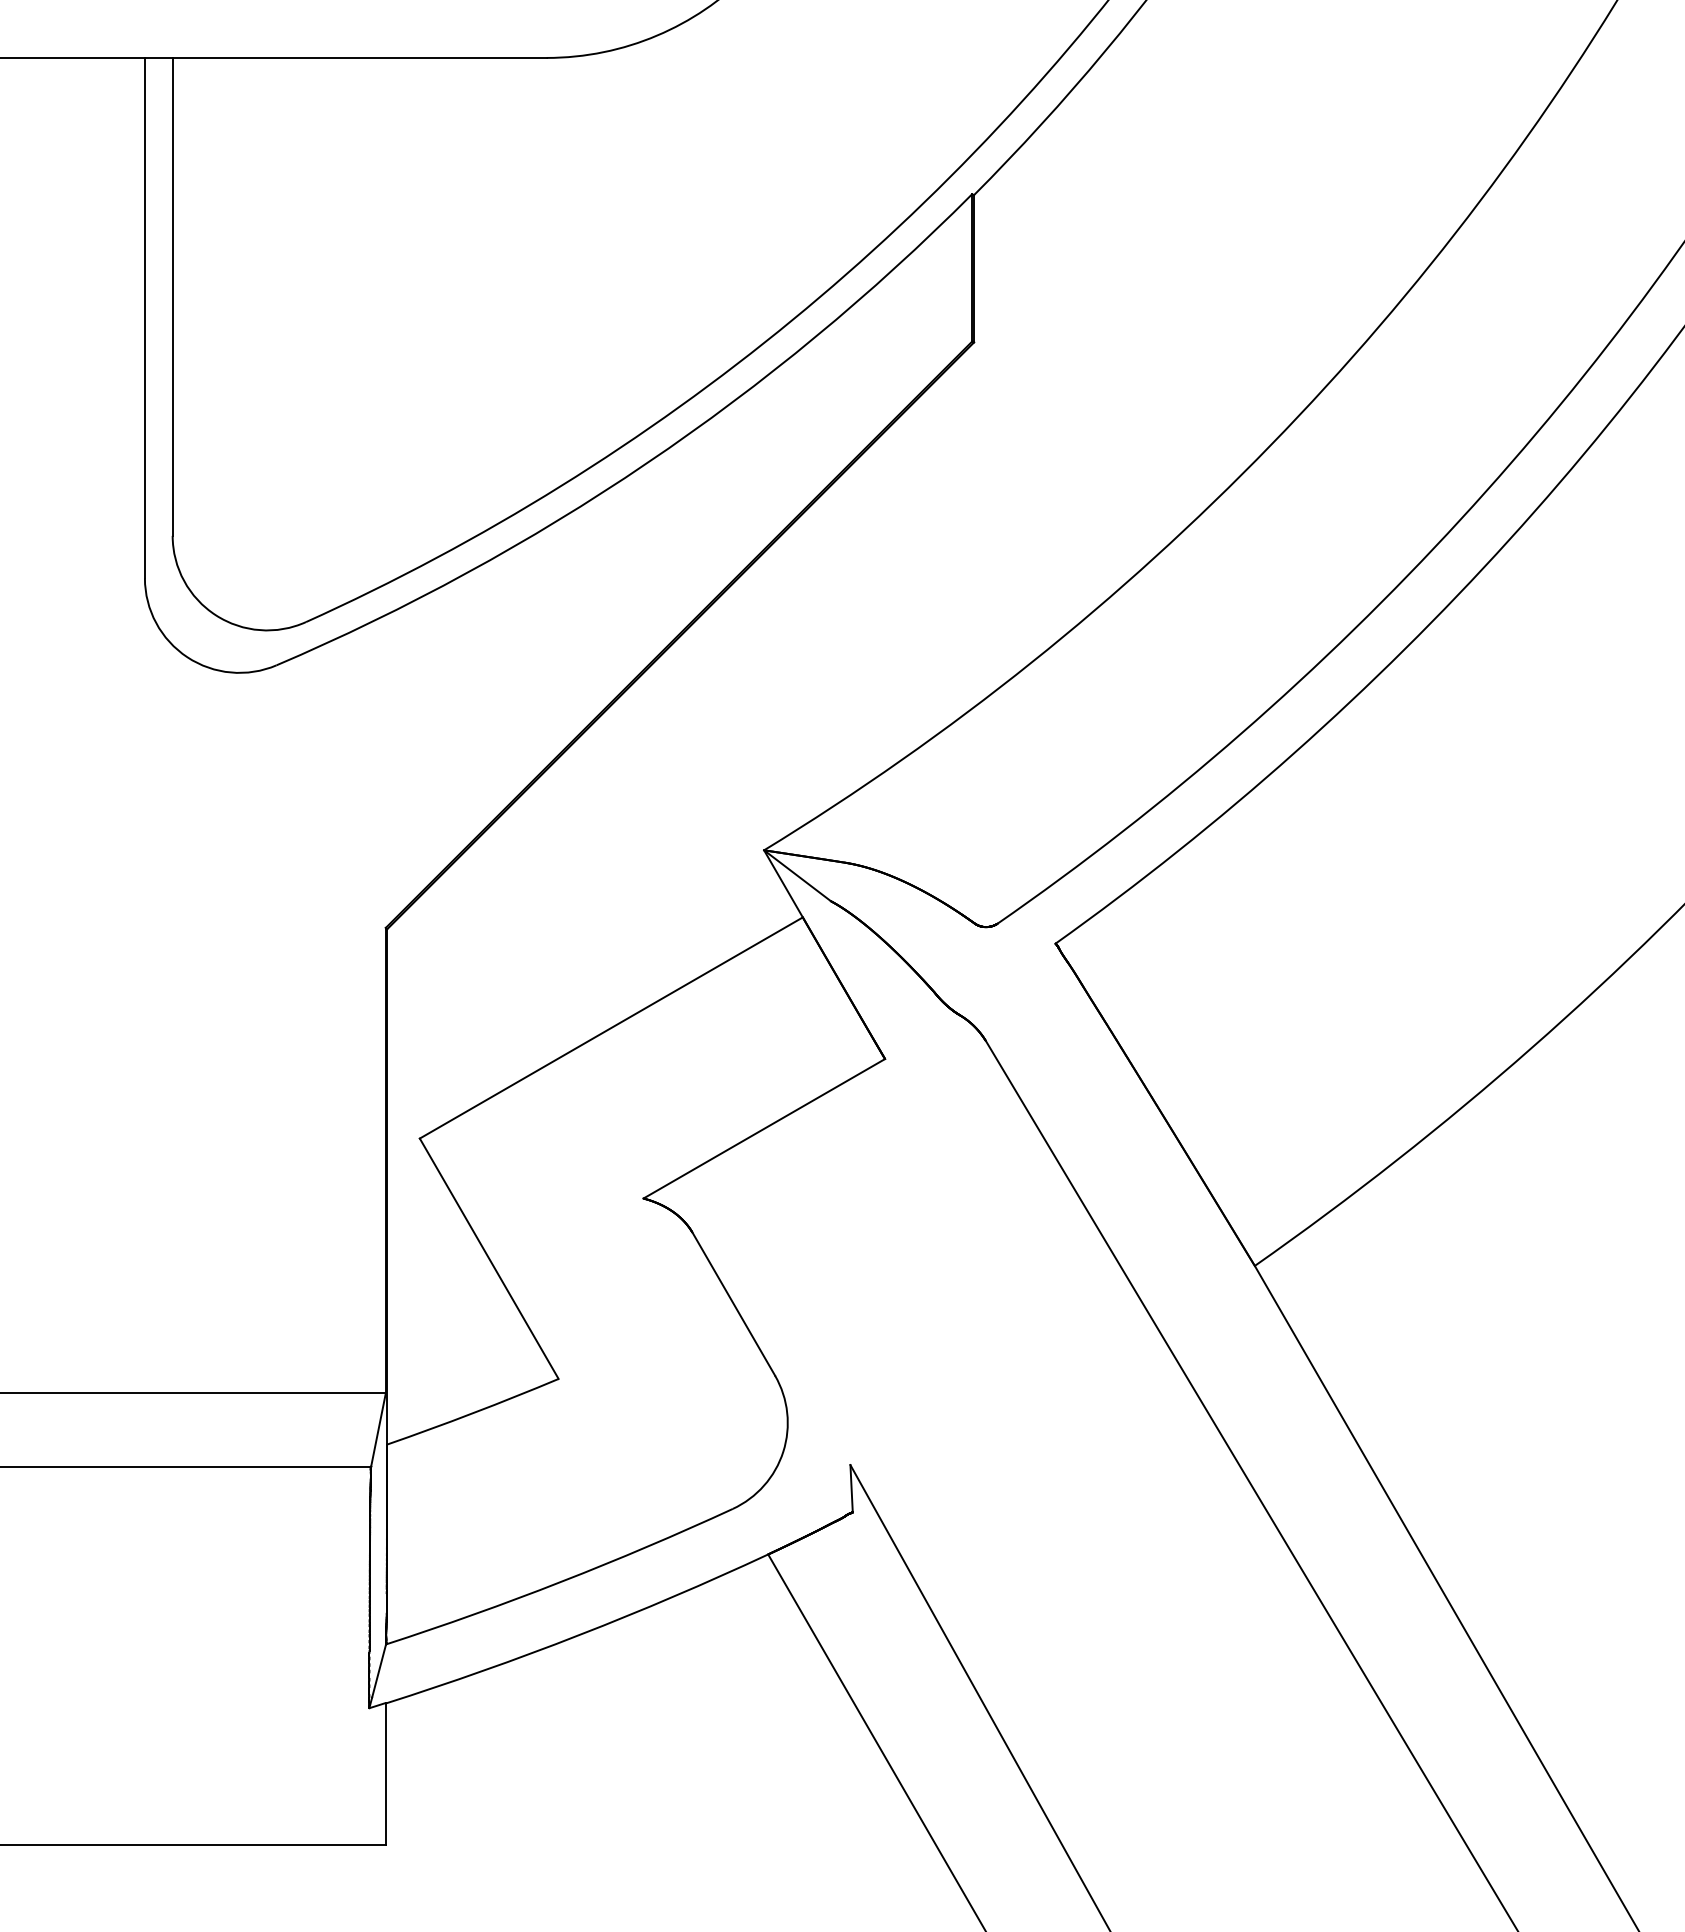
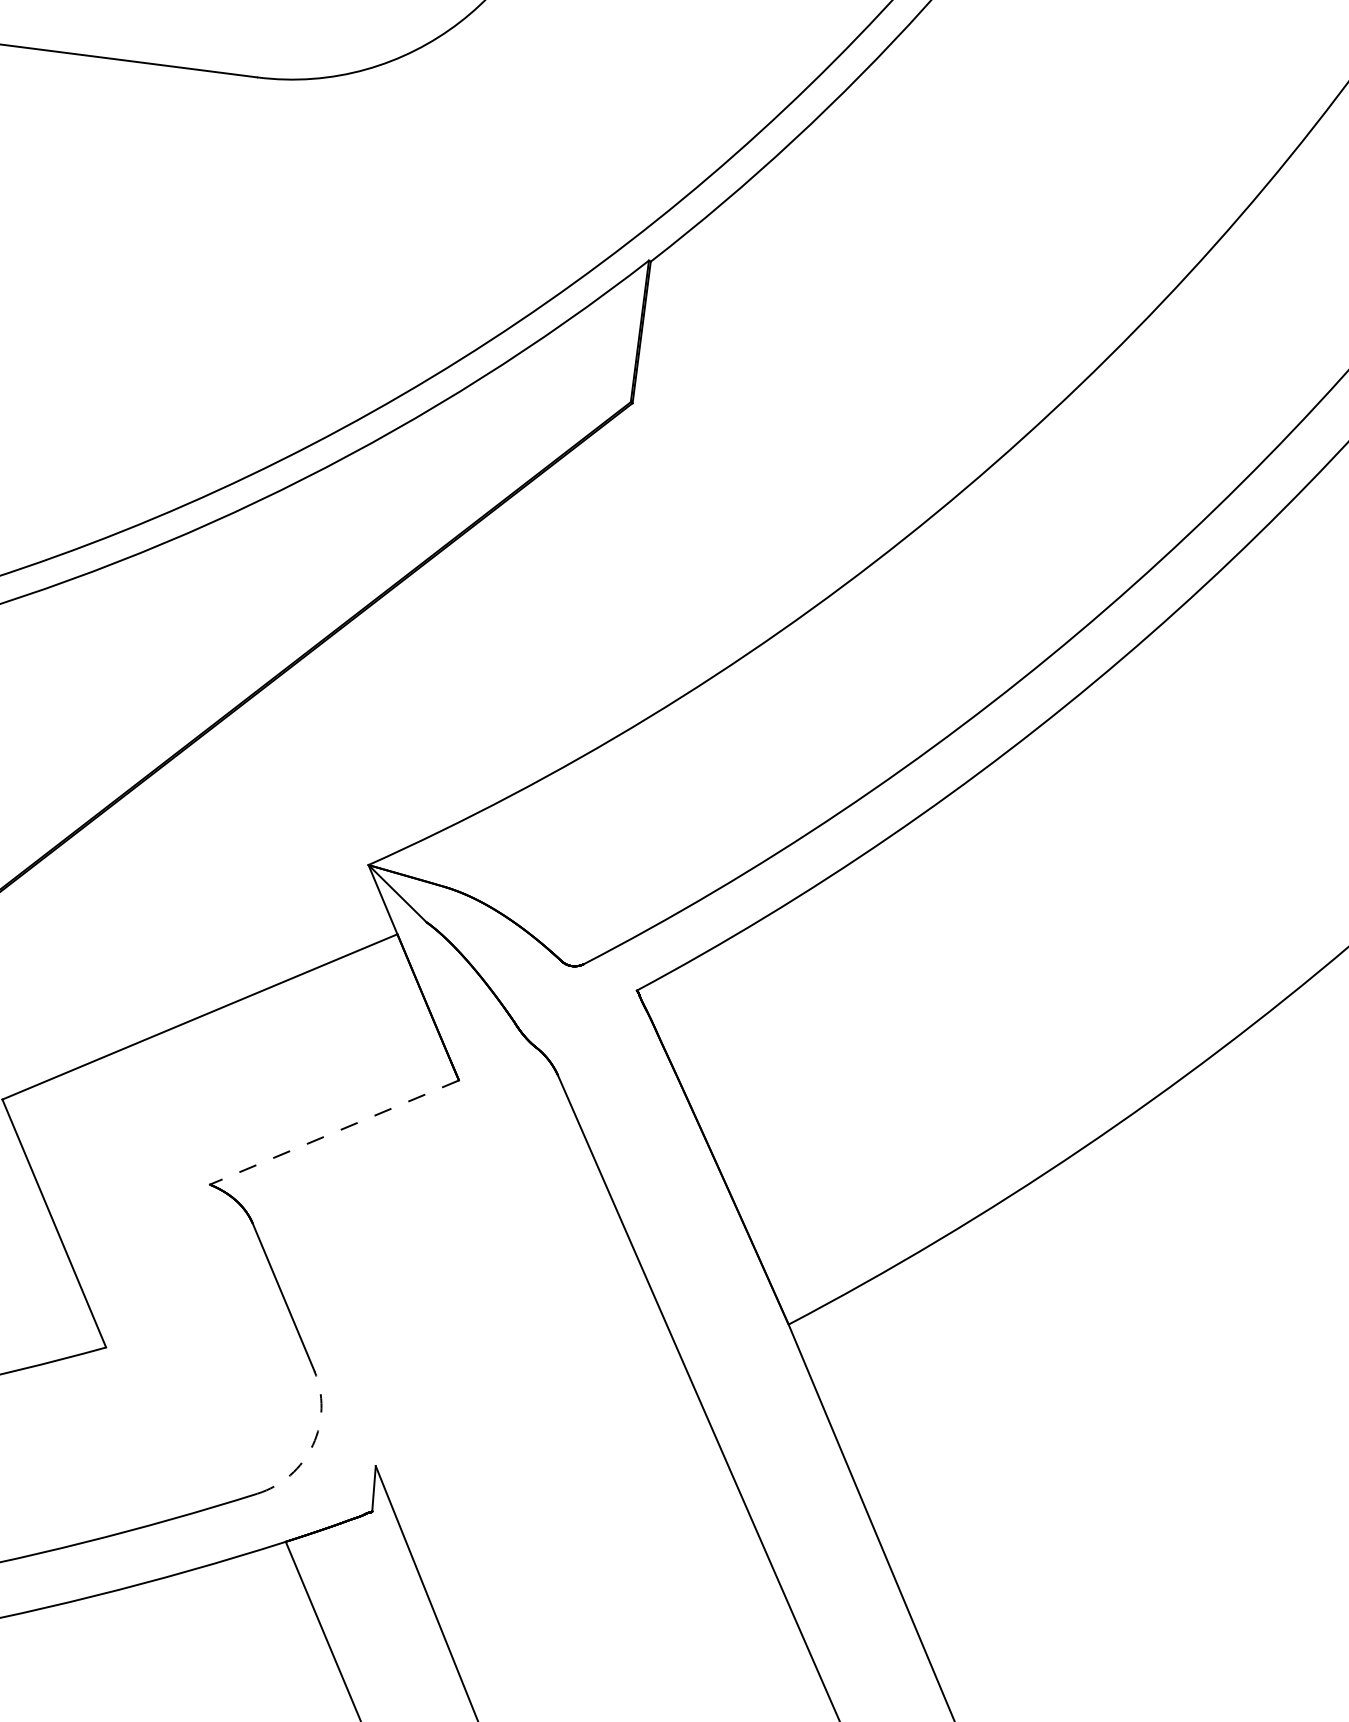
line: (763, 1129) -> (333, 1133), solid -> dashed
arc: (783, 1451) -> (313, 1444), solid -> dashed

